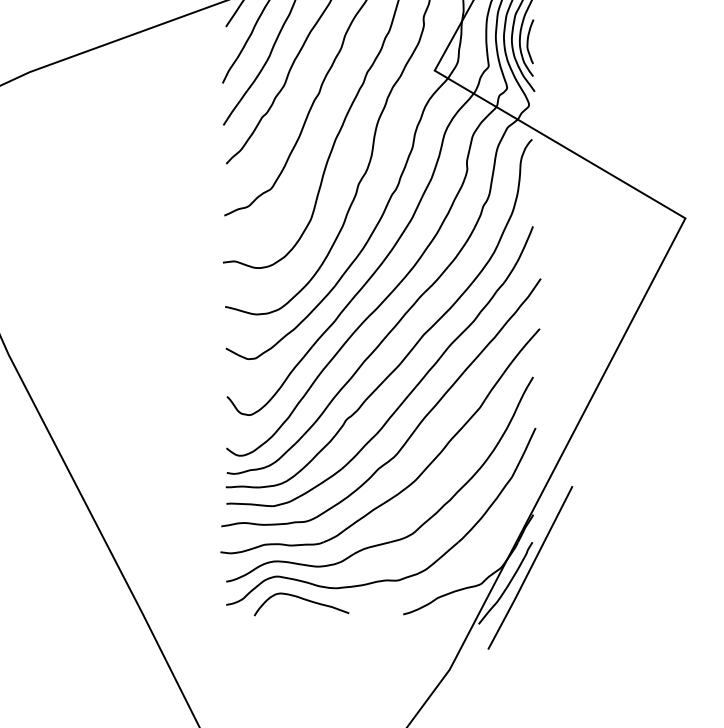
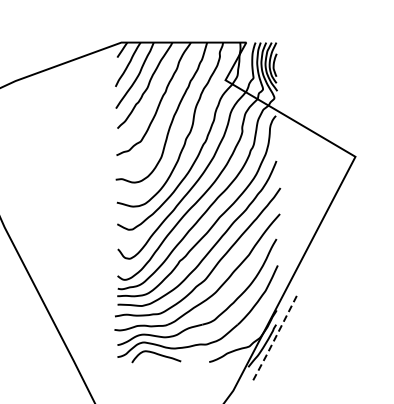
line: (531, 568) -> (275, 338), solid -> dashed

